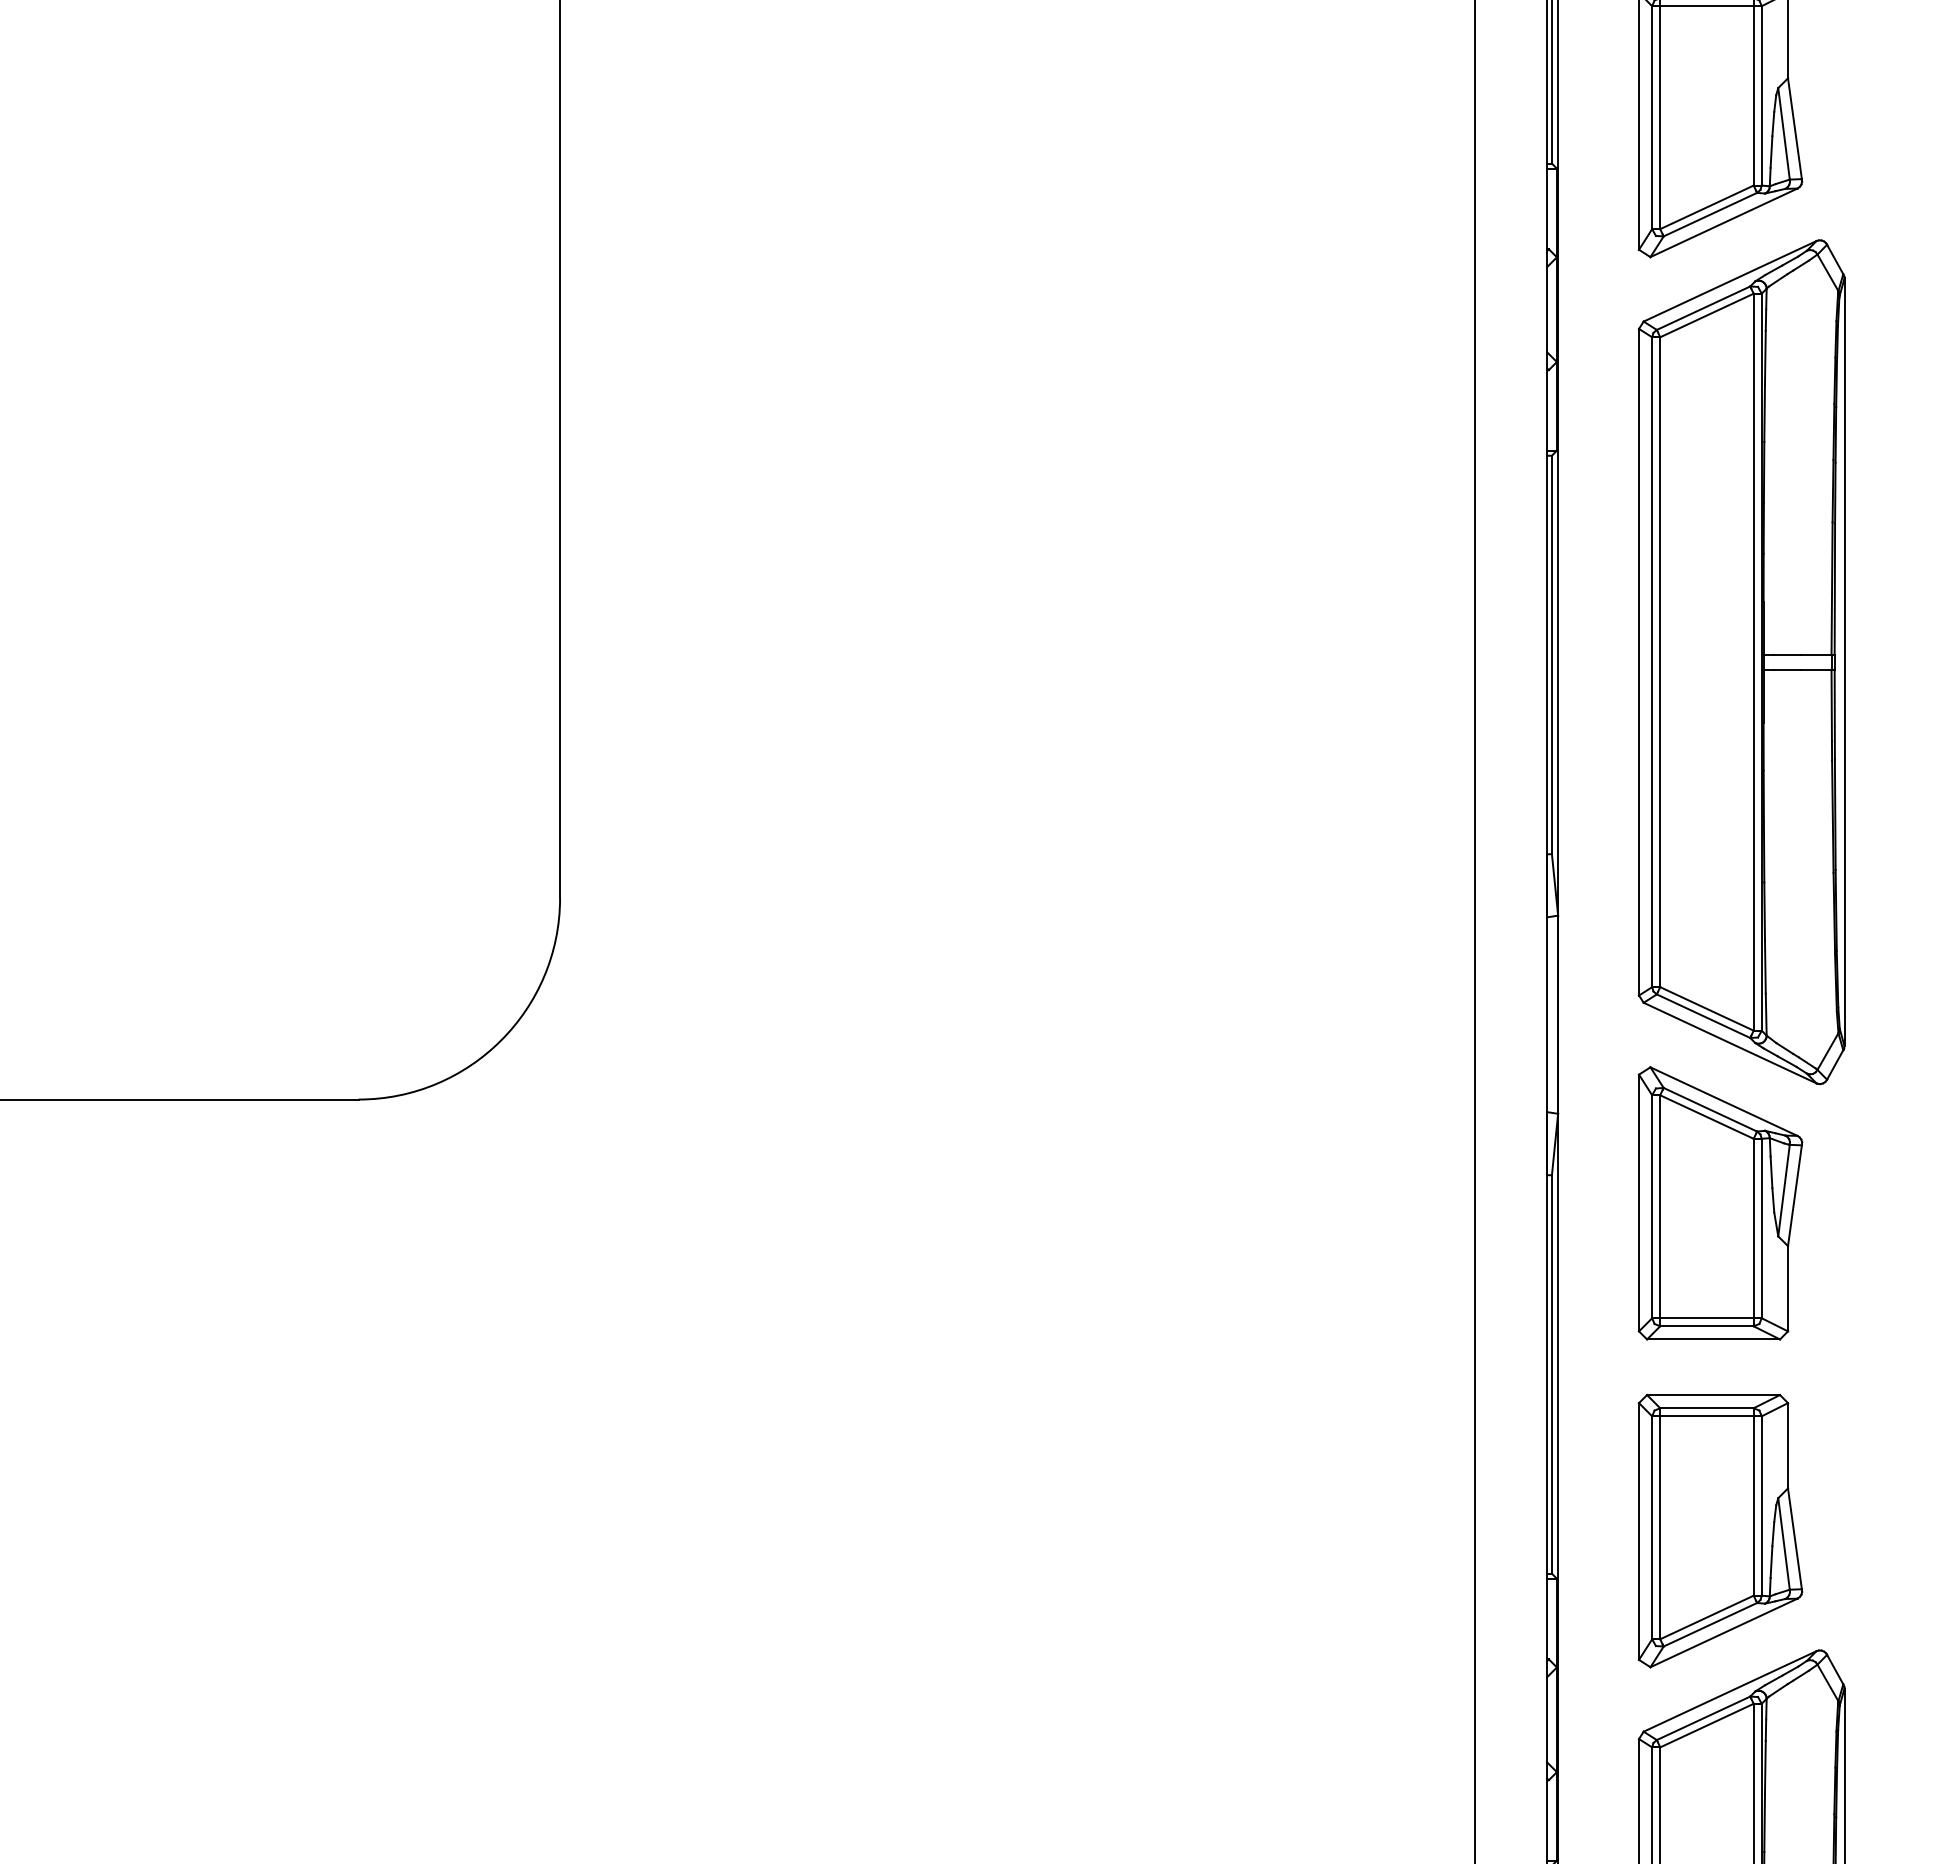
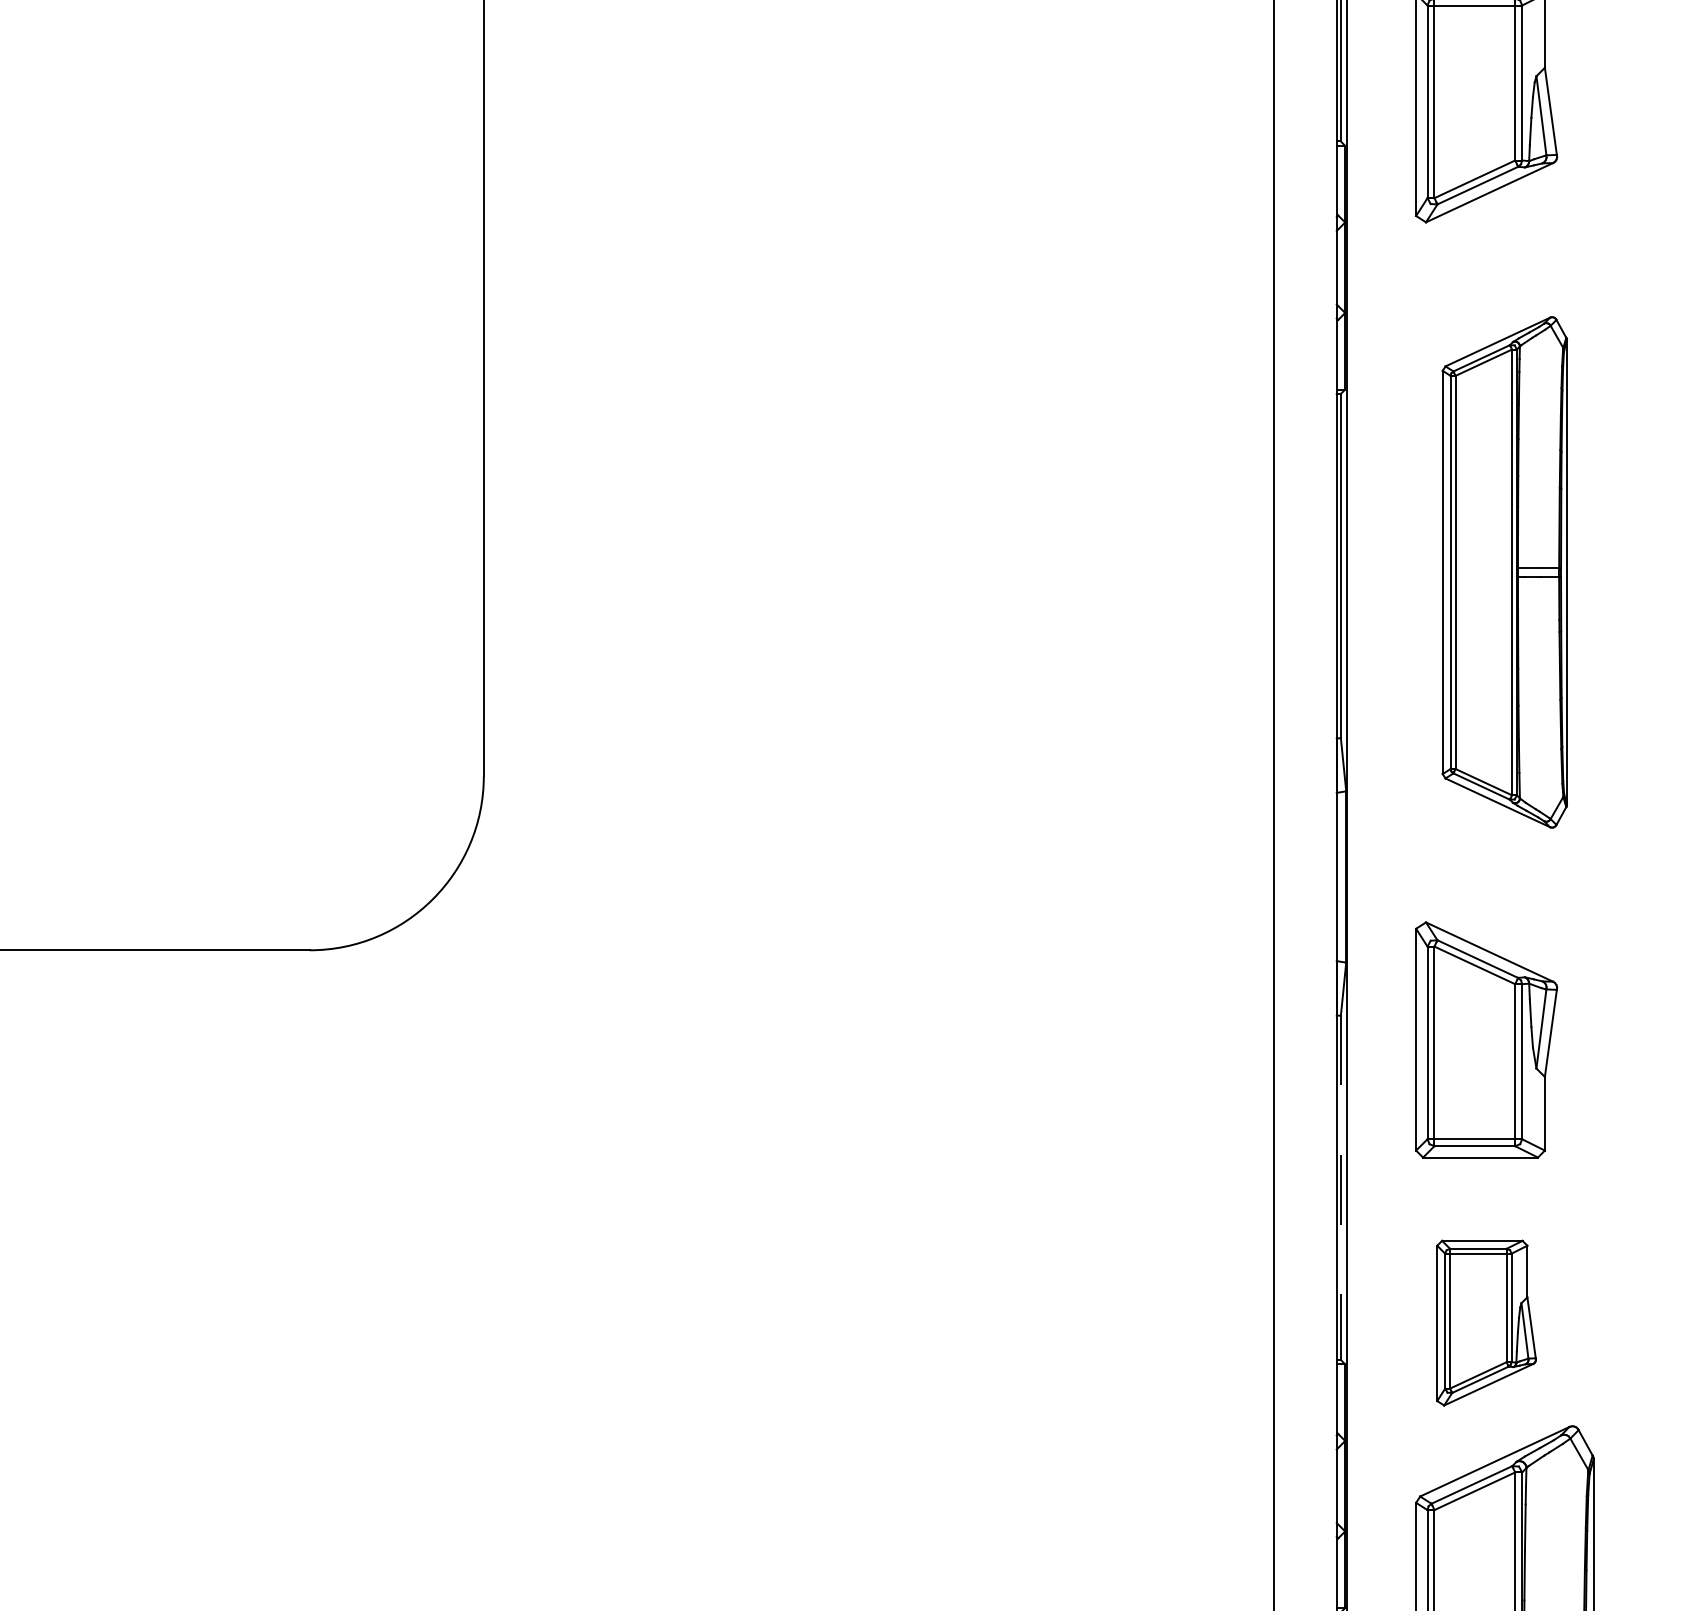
part: (1741, 662) -> (1504, 572), size x0.7
line: (1551, 1375) -> (1340, 1188), solid -> dashed
part: (1720, 1530) -> (1486, 1322), size x0.7

